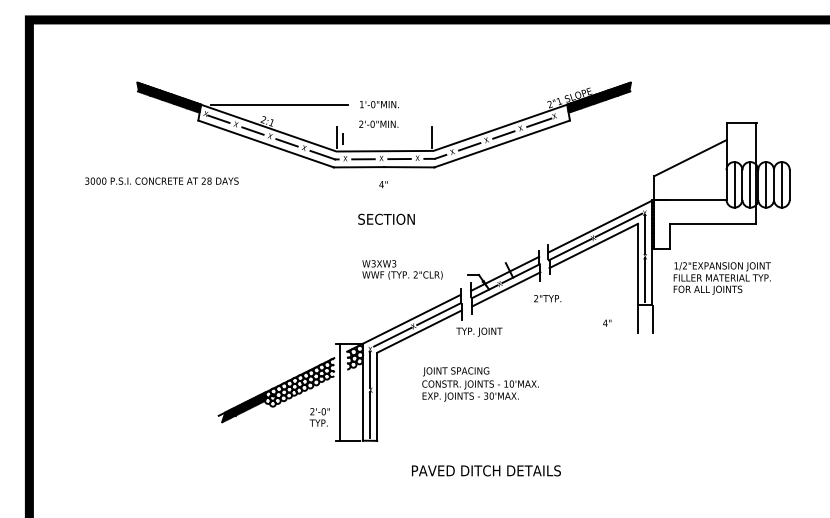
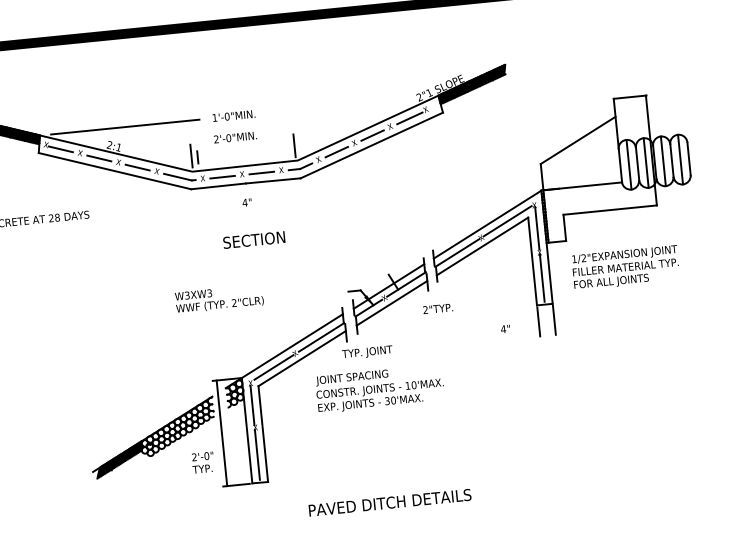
text: (402, 269) -> (219, 298), moved
text: (480, 384) -> (379, 389), moved

